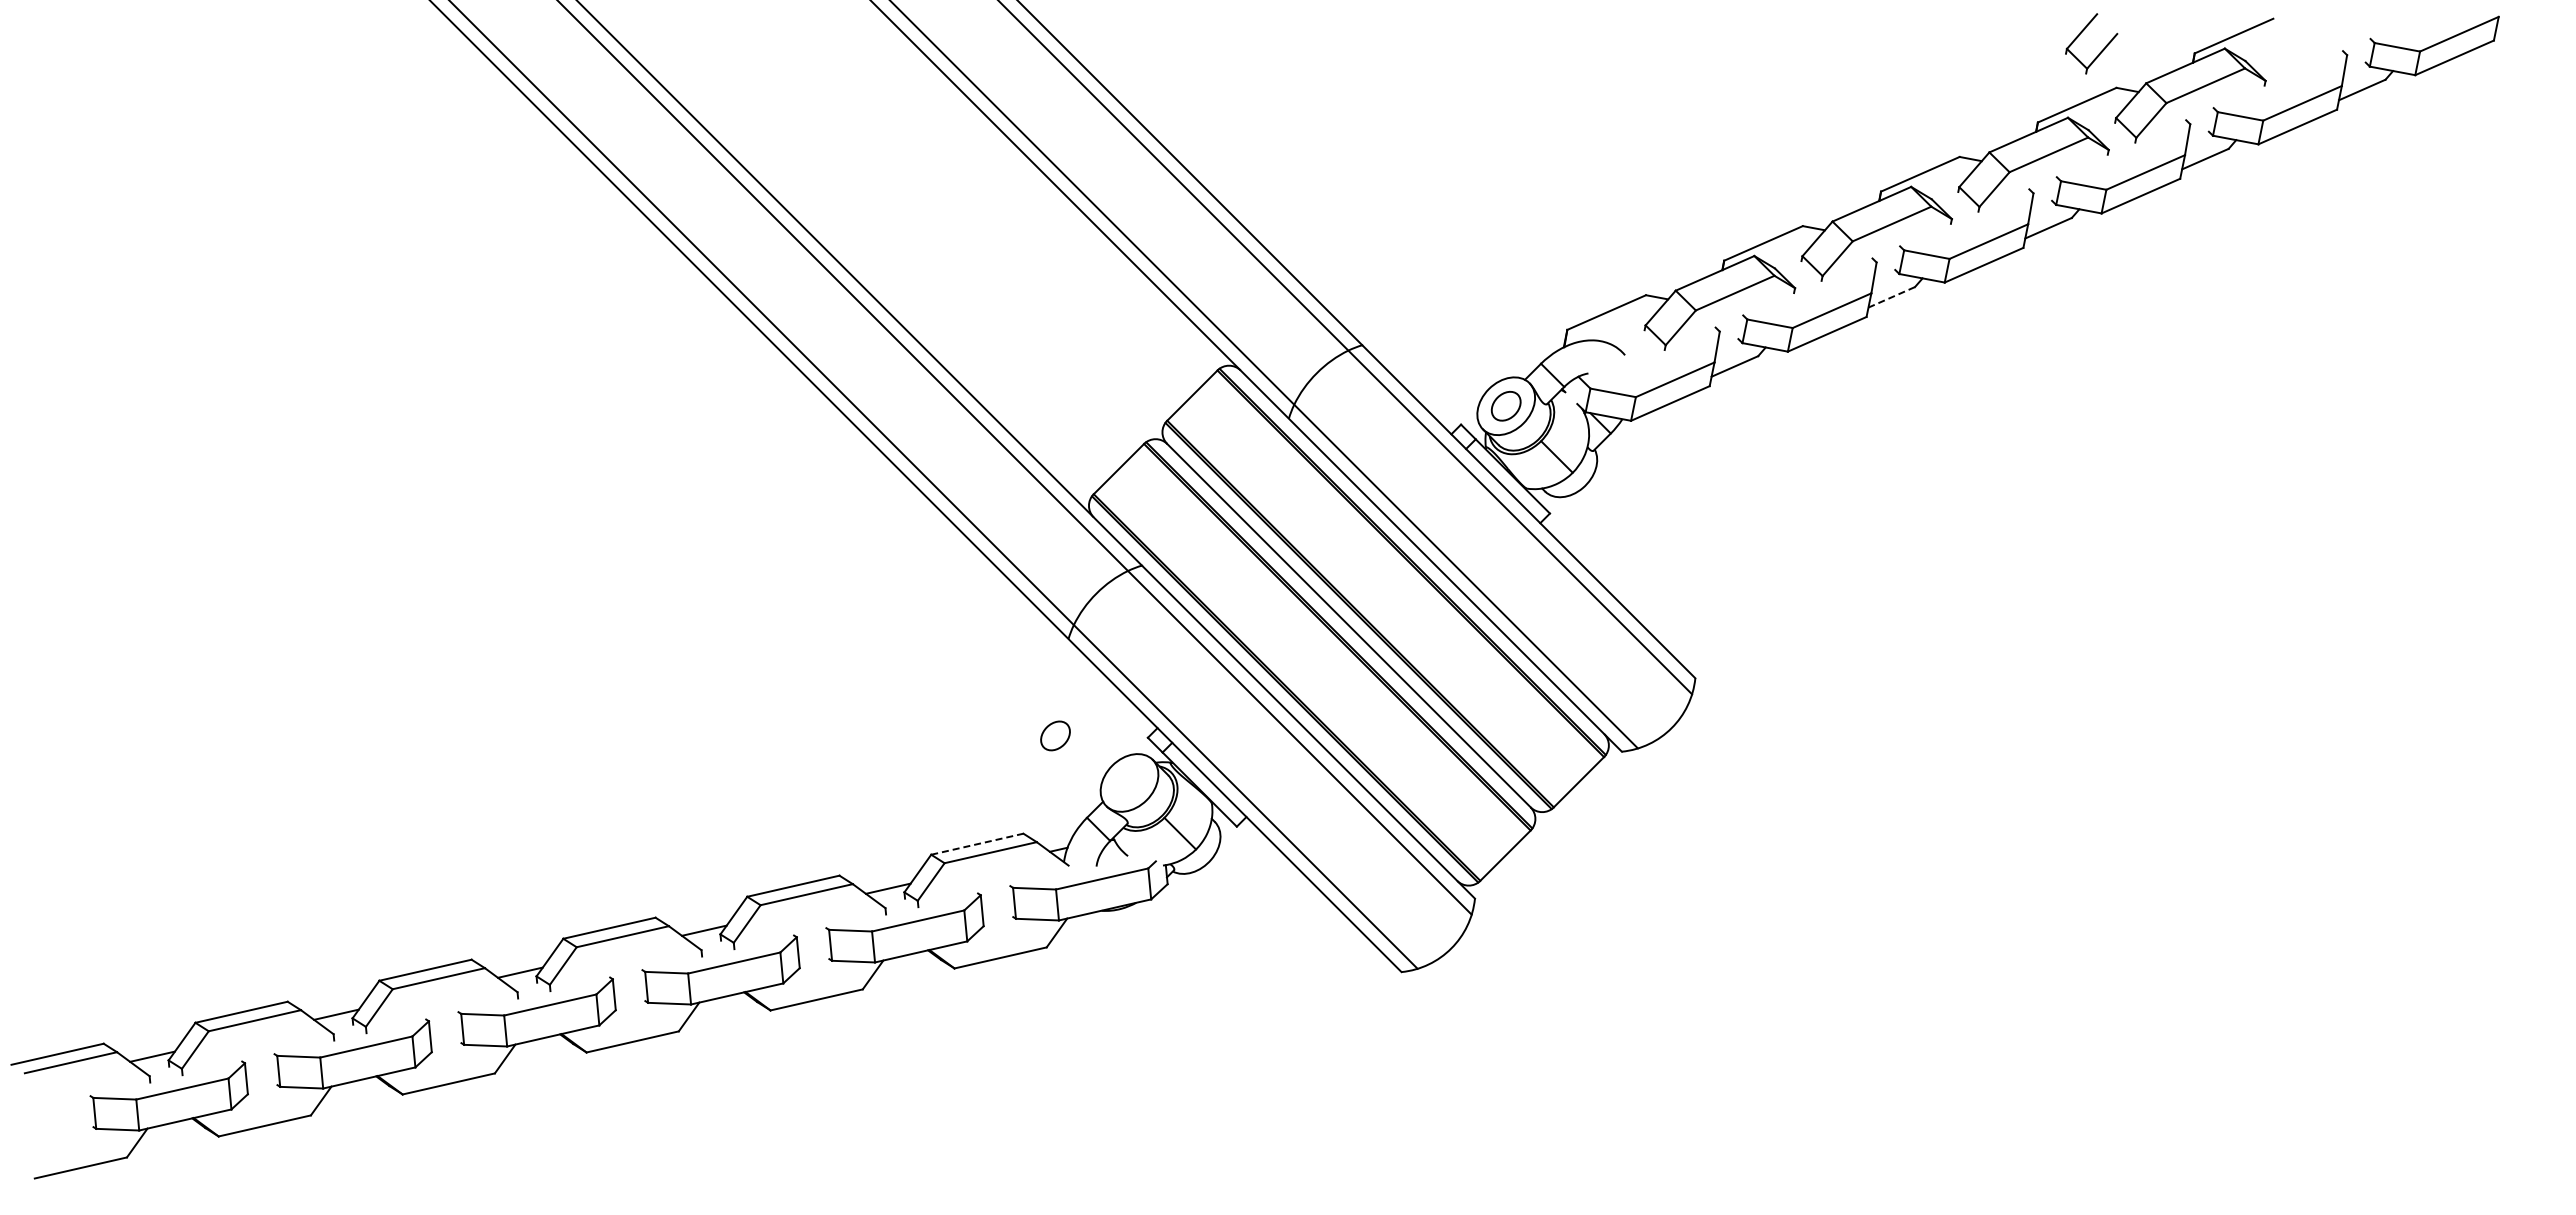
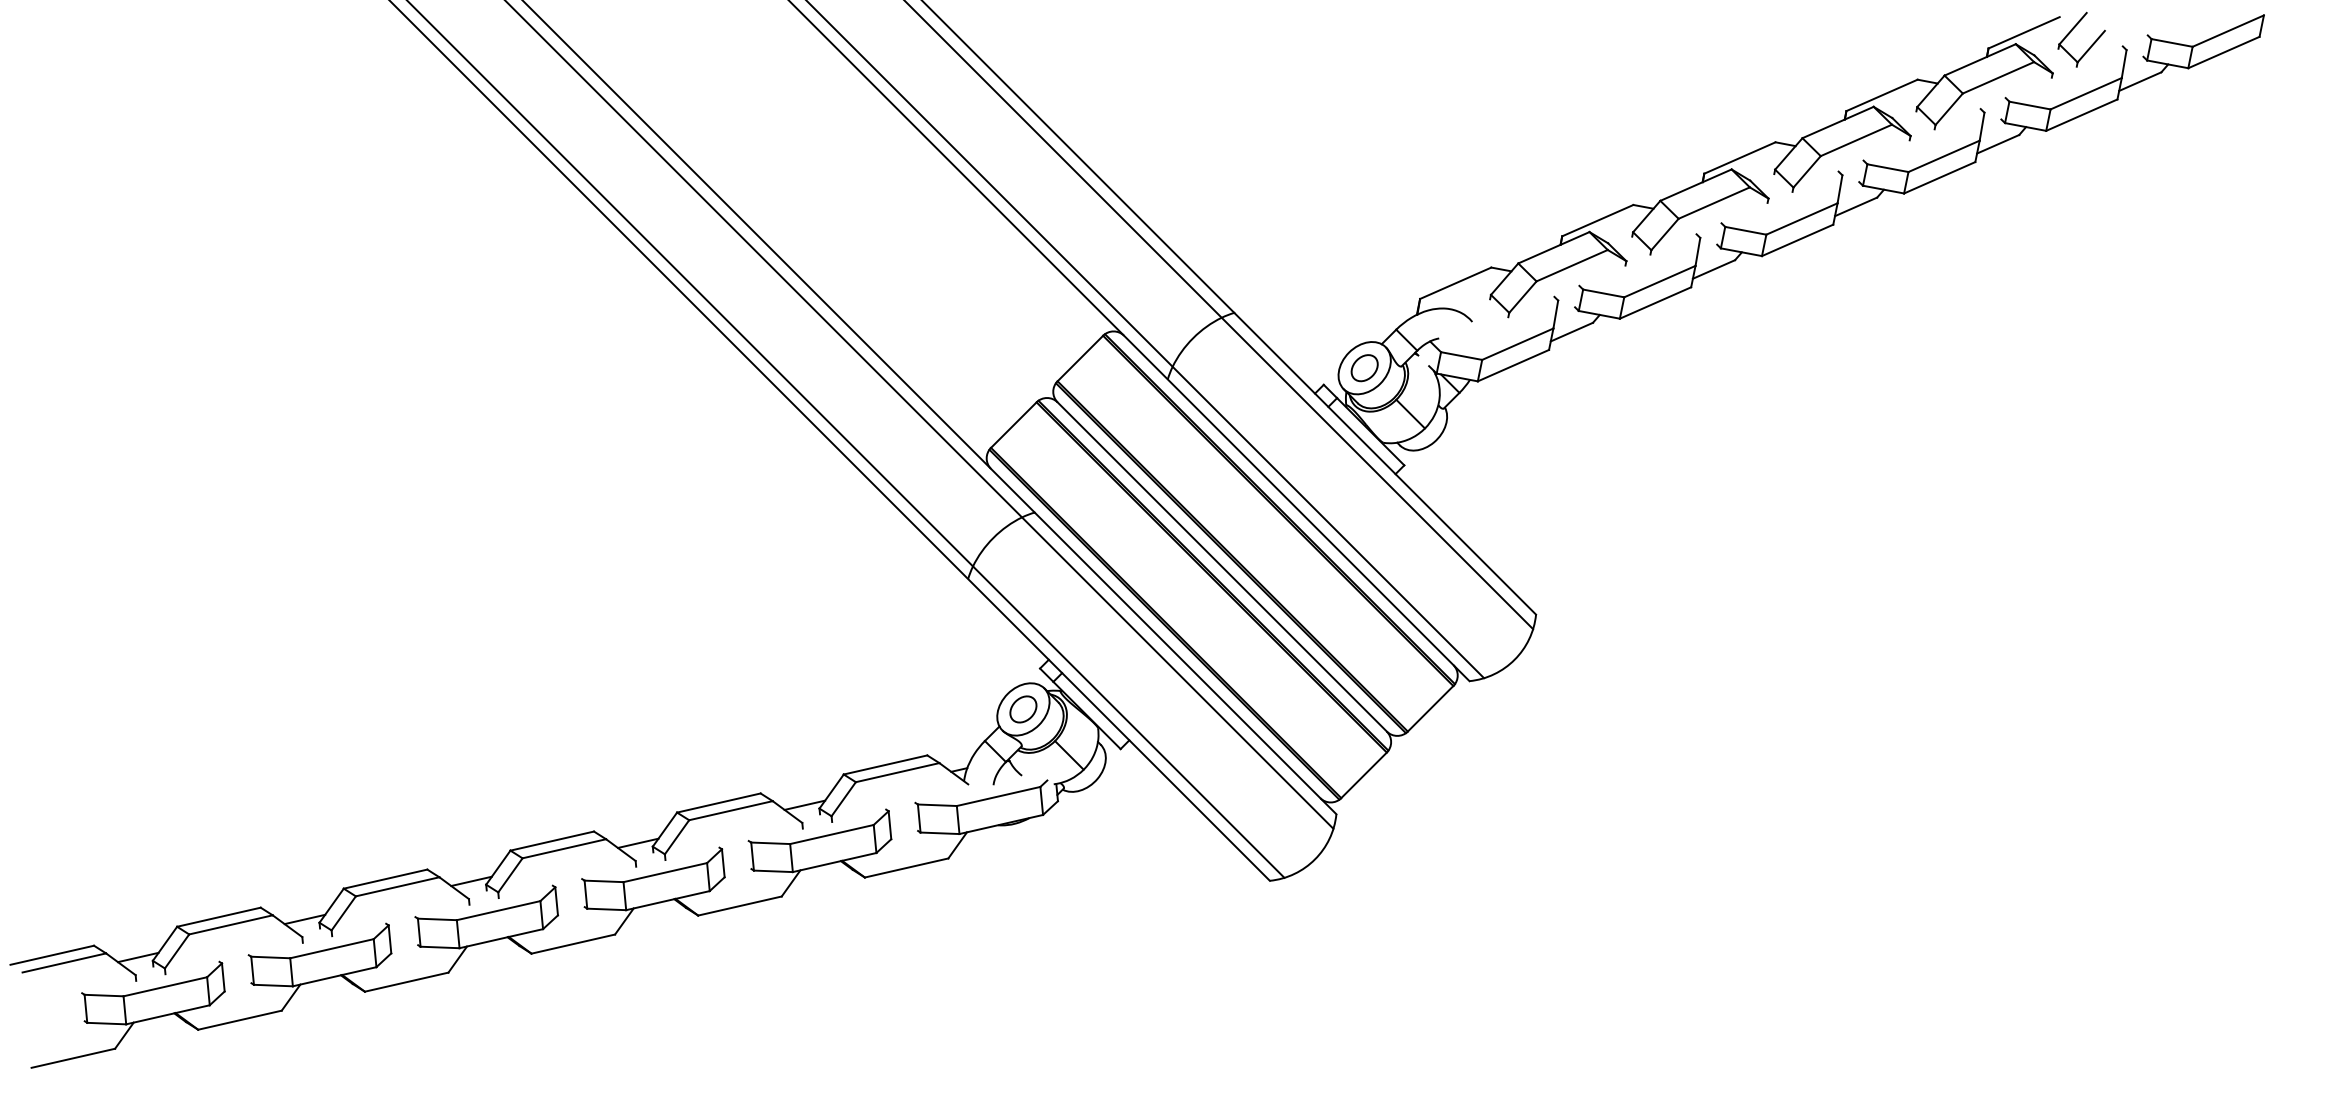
part: (2100, 51) -> (2089, 46), moved
line: (1891, 297) -> (1713, 269), dashed -> solid
part: (1055, 735) -> (1023, 709), moved
line: (977, 844) -> (885, 765), dashed -> solid

